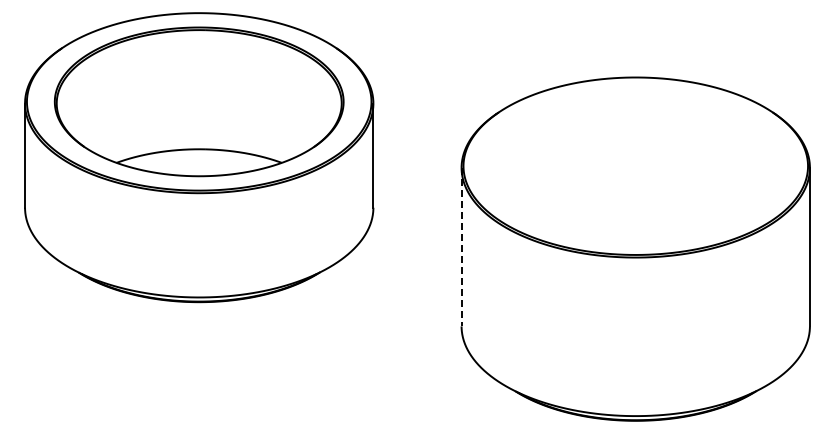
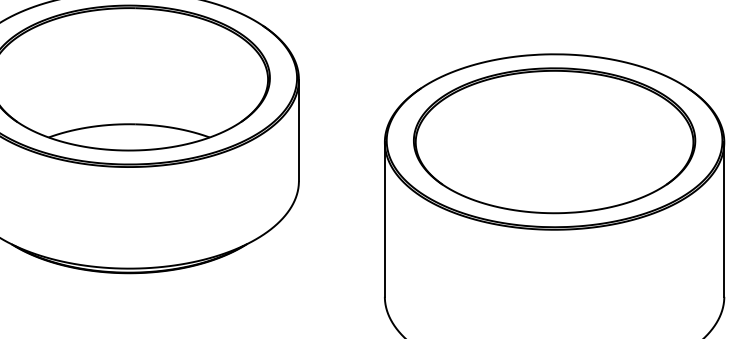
part: (635, 166) -> (554, 141), added
line: (461, 247) -> (384, 219), dashed -> solid

